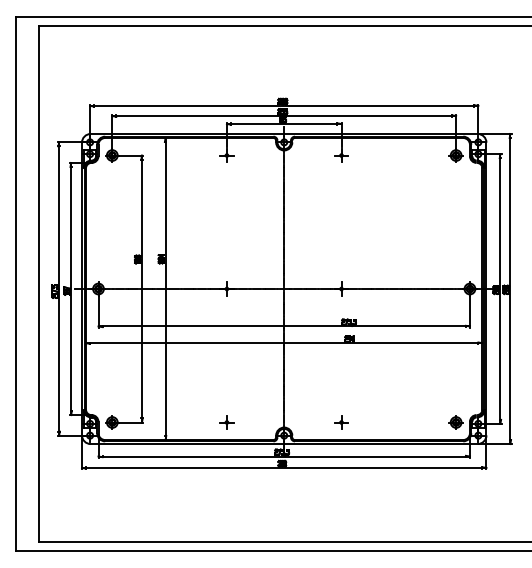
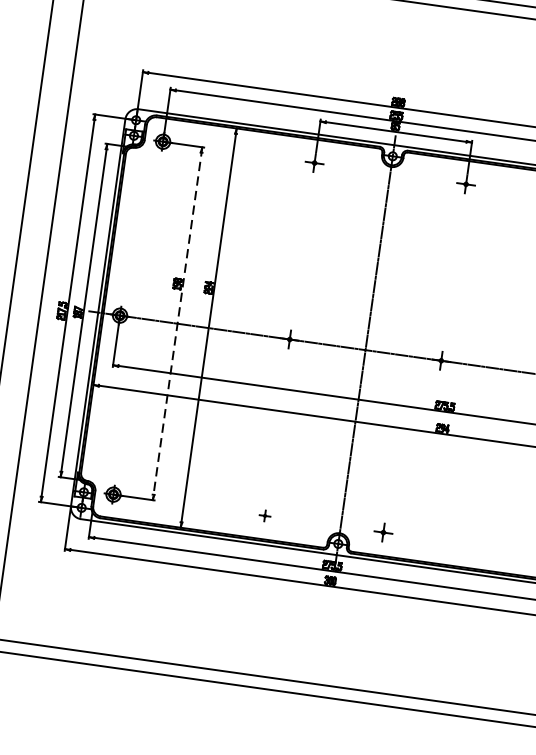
line: (142, 289) -> (178, 324), solid -> dashed
part: (226, 422) -> (264, 515), size x0.6
part: (341, 422) -> (383, 532), moved

